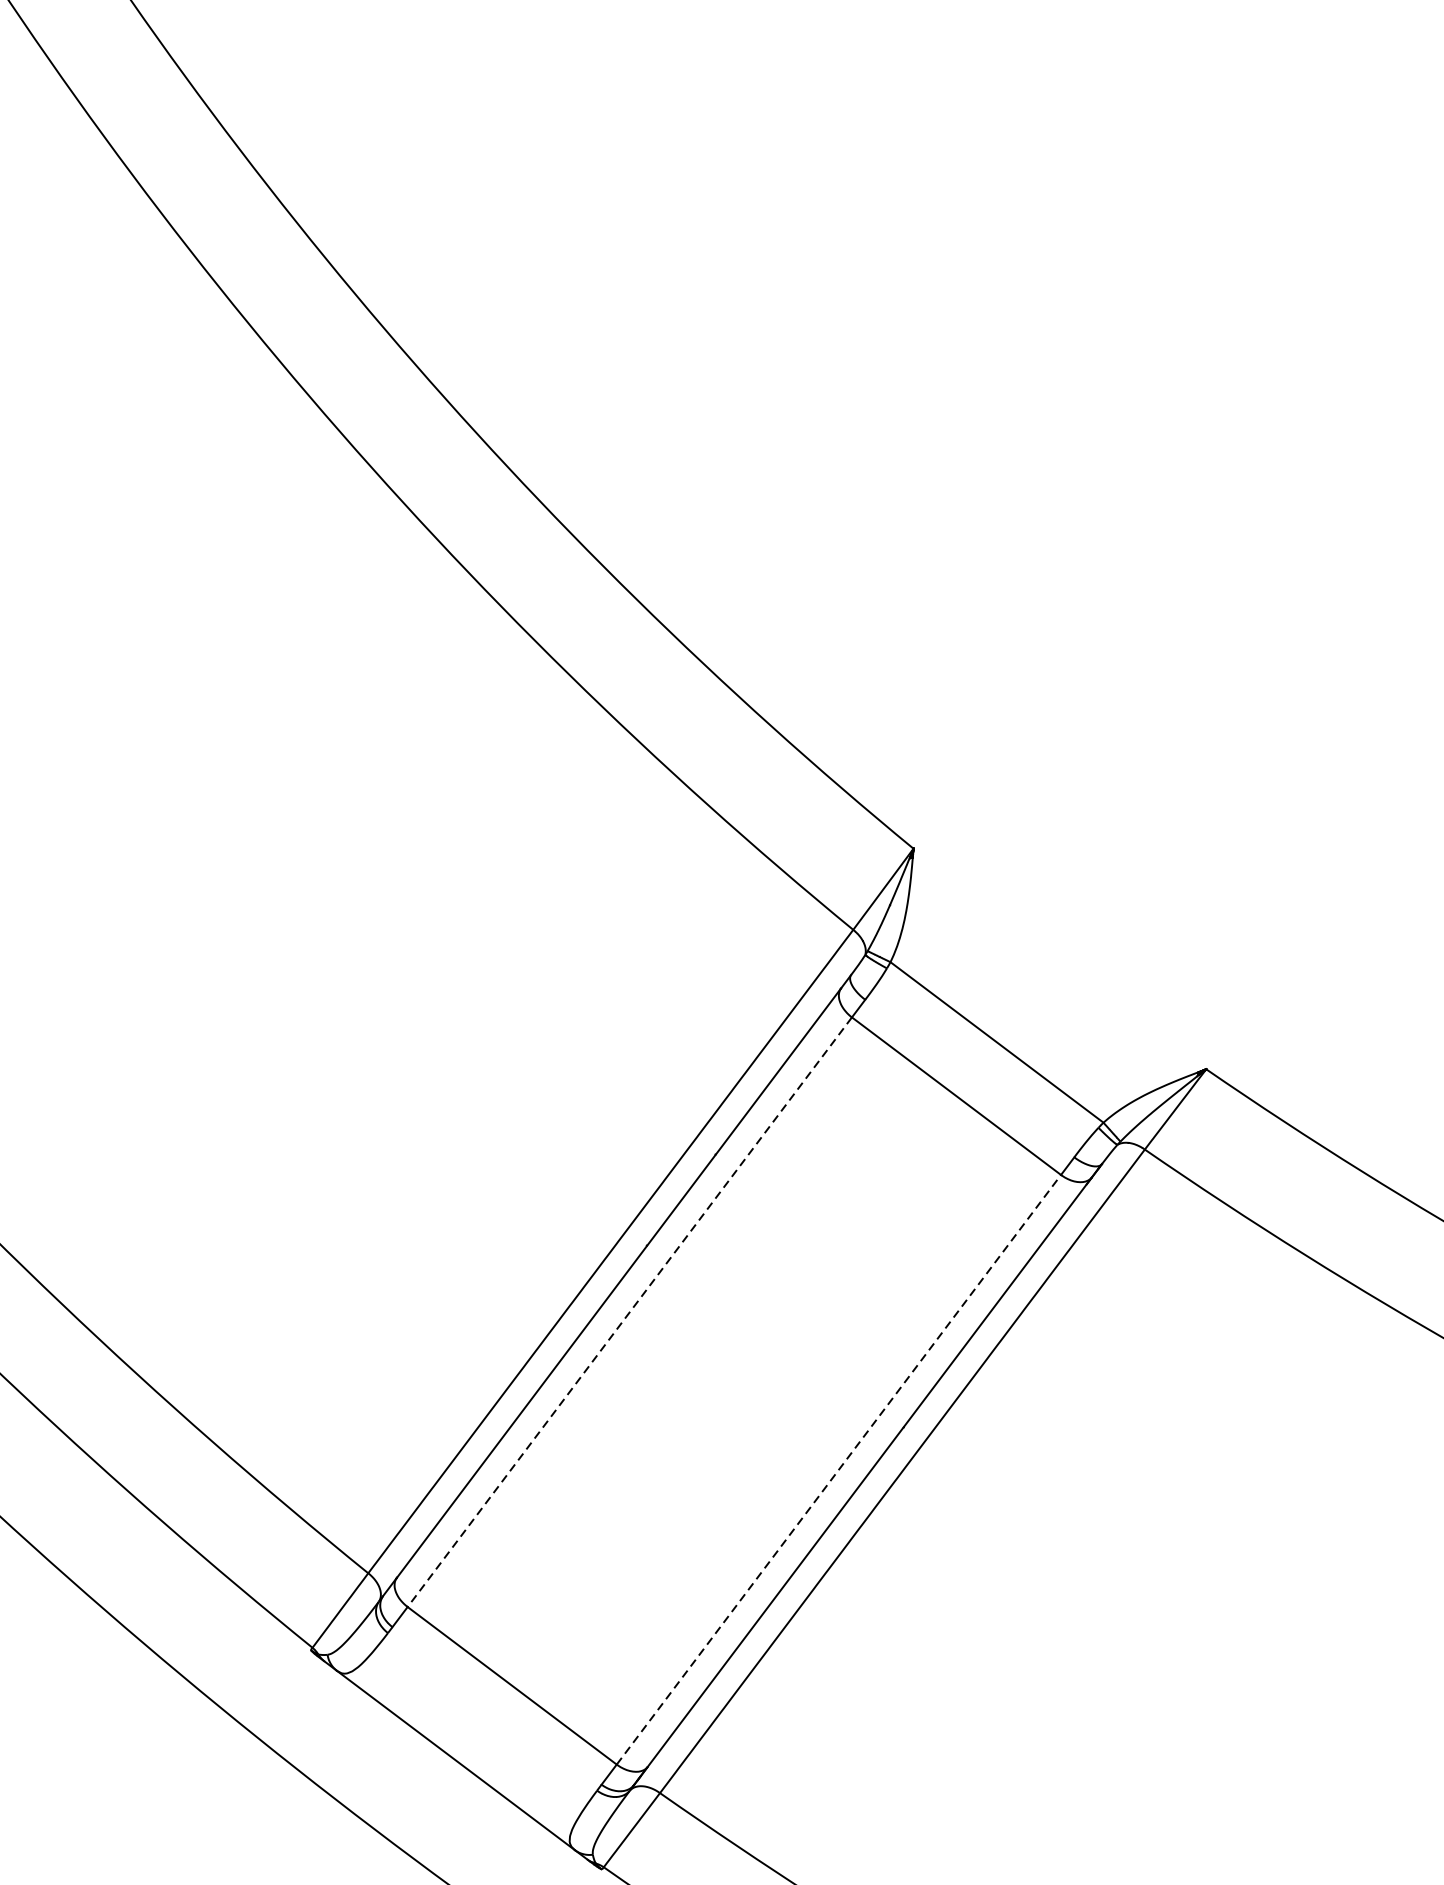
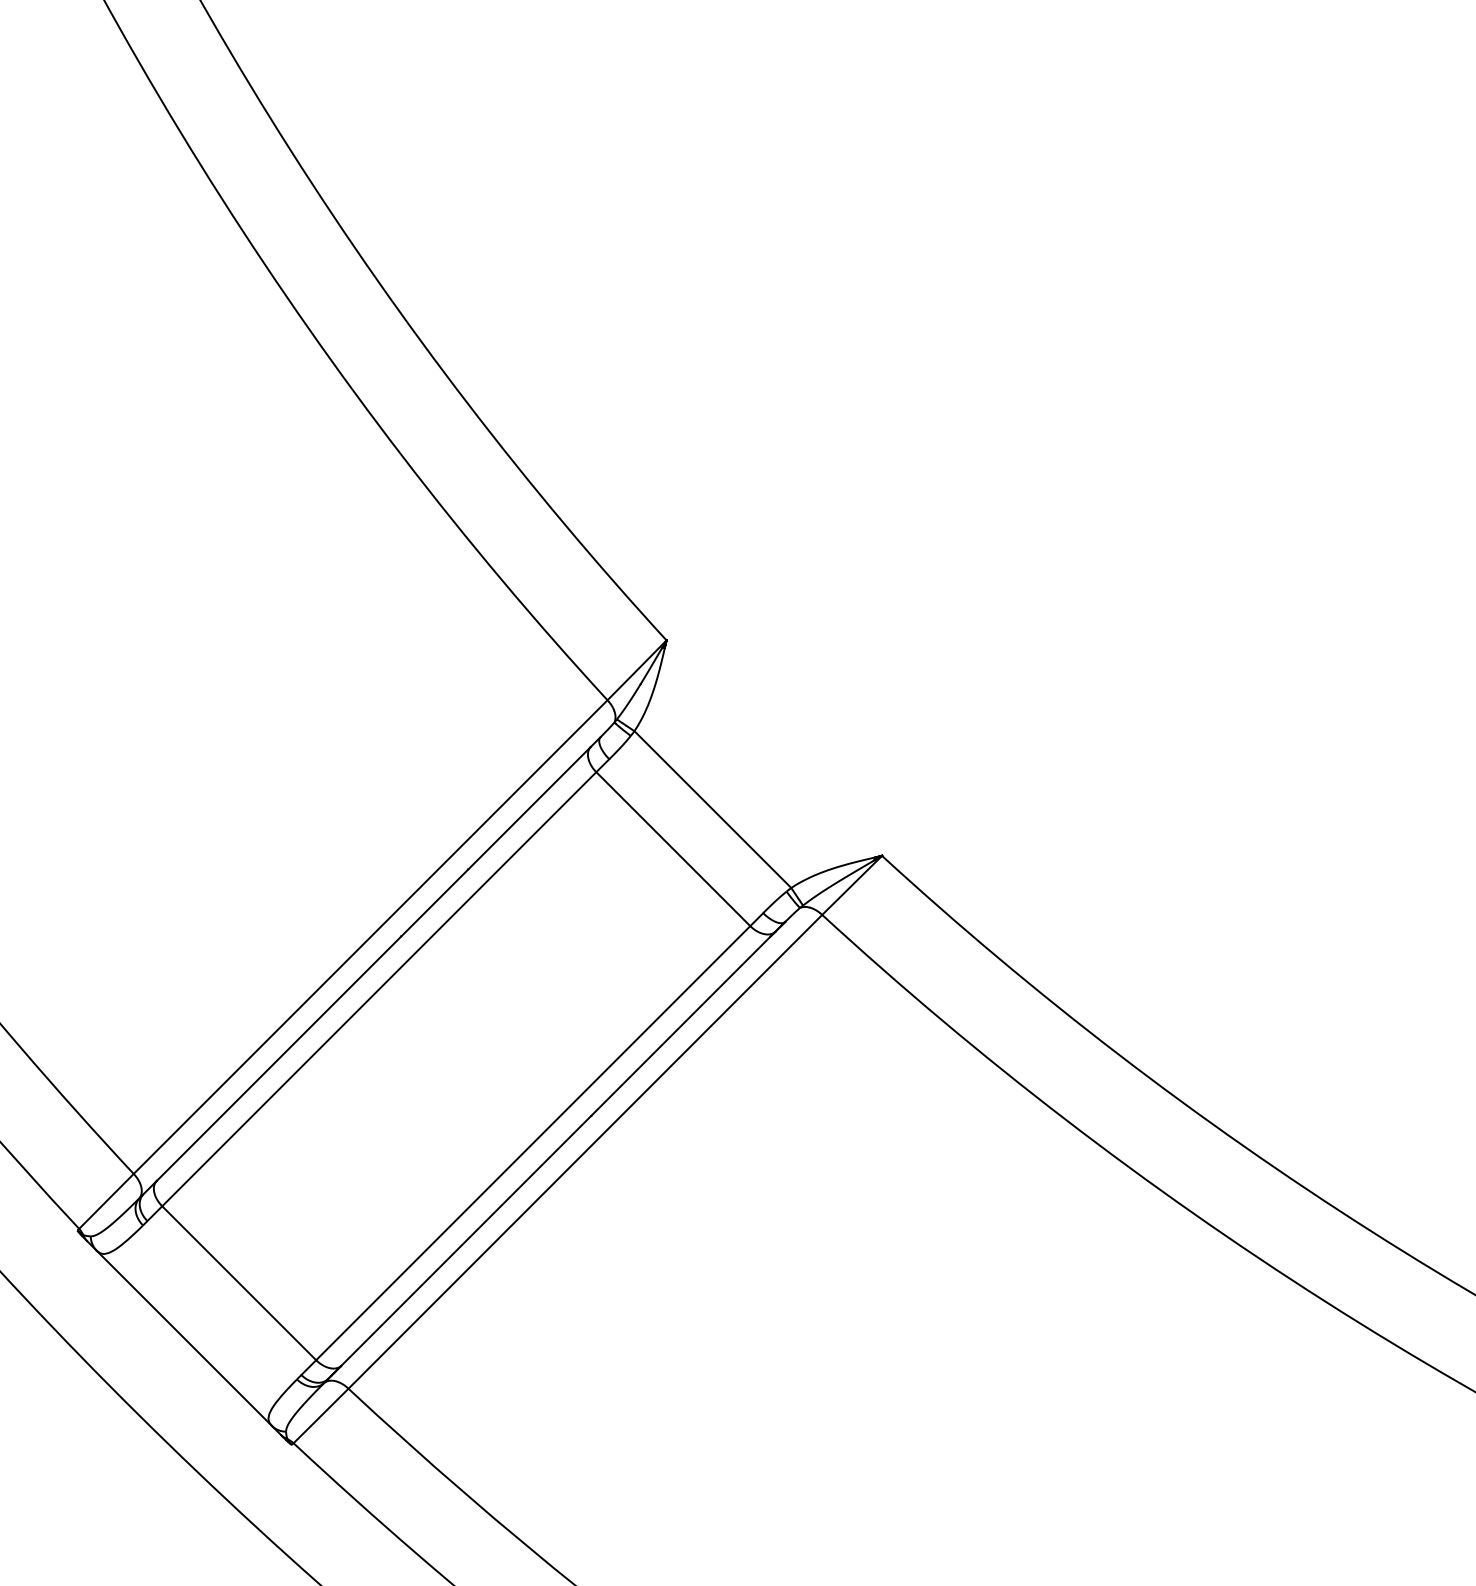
line: (630, 1312) -> (379, 989), dashed -> solid
line: (839, 1470) -> (533, 1143), dashed -> solid

